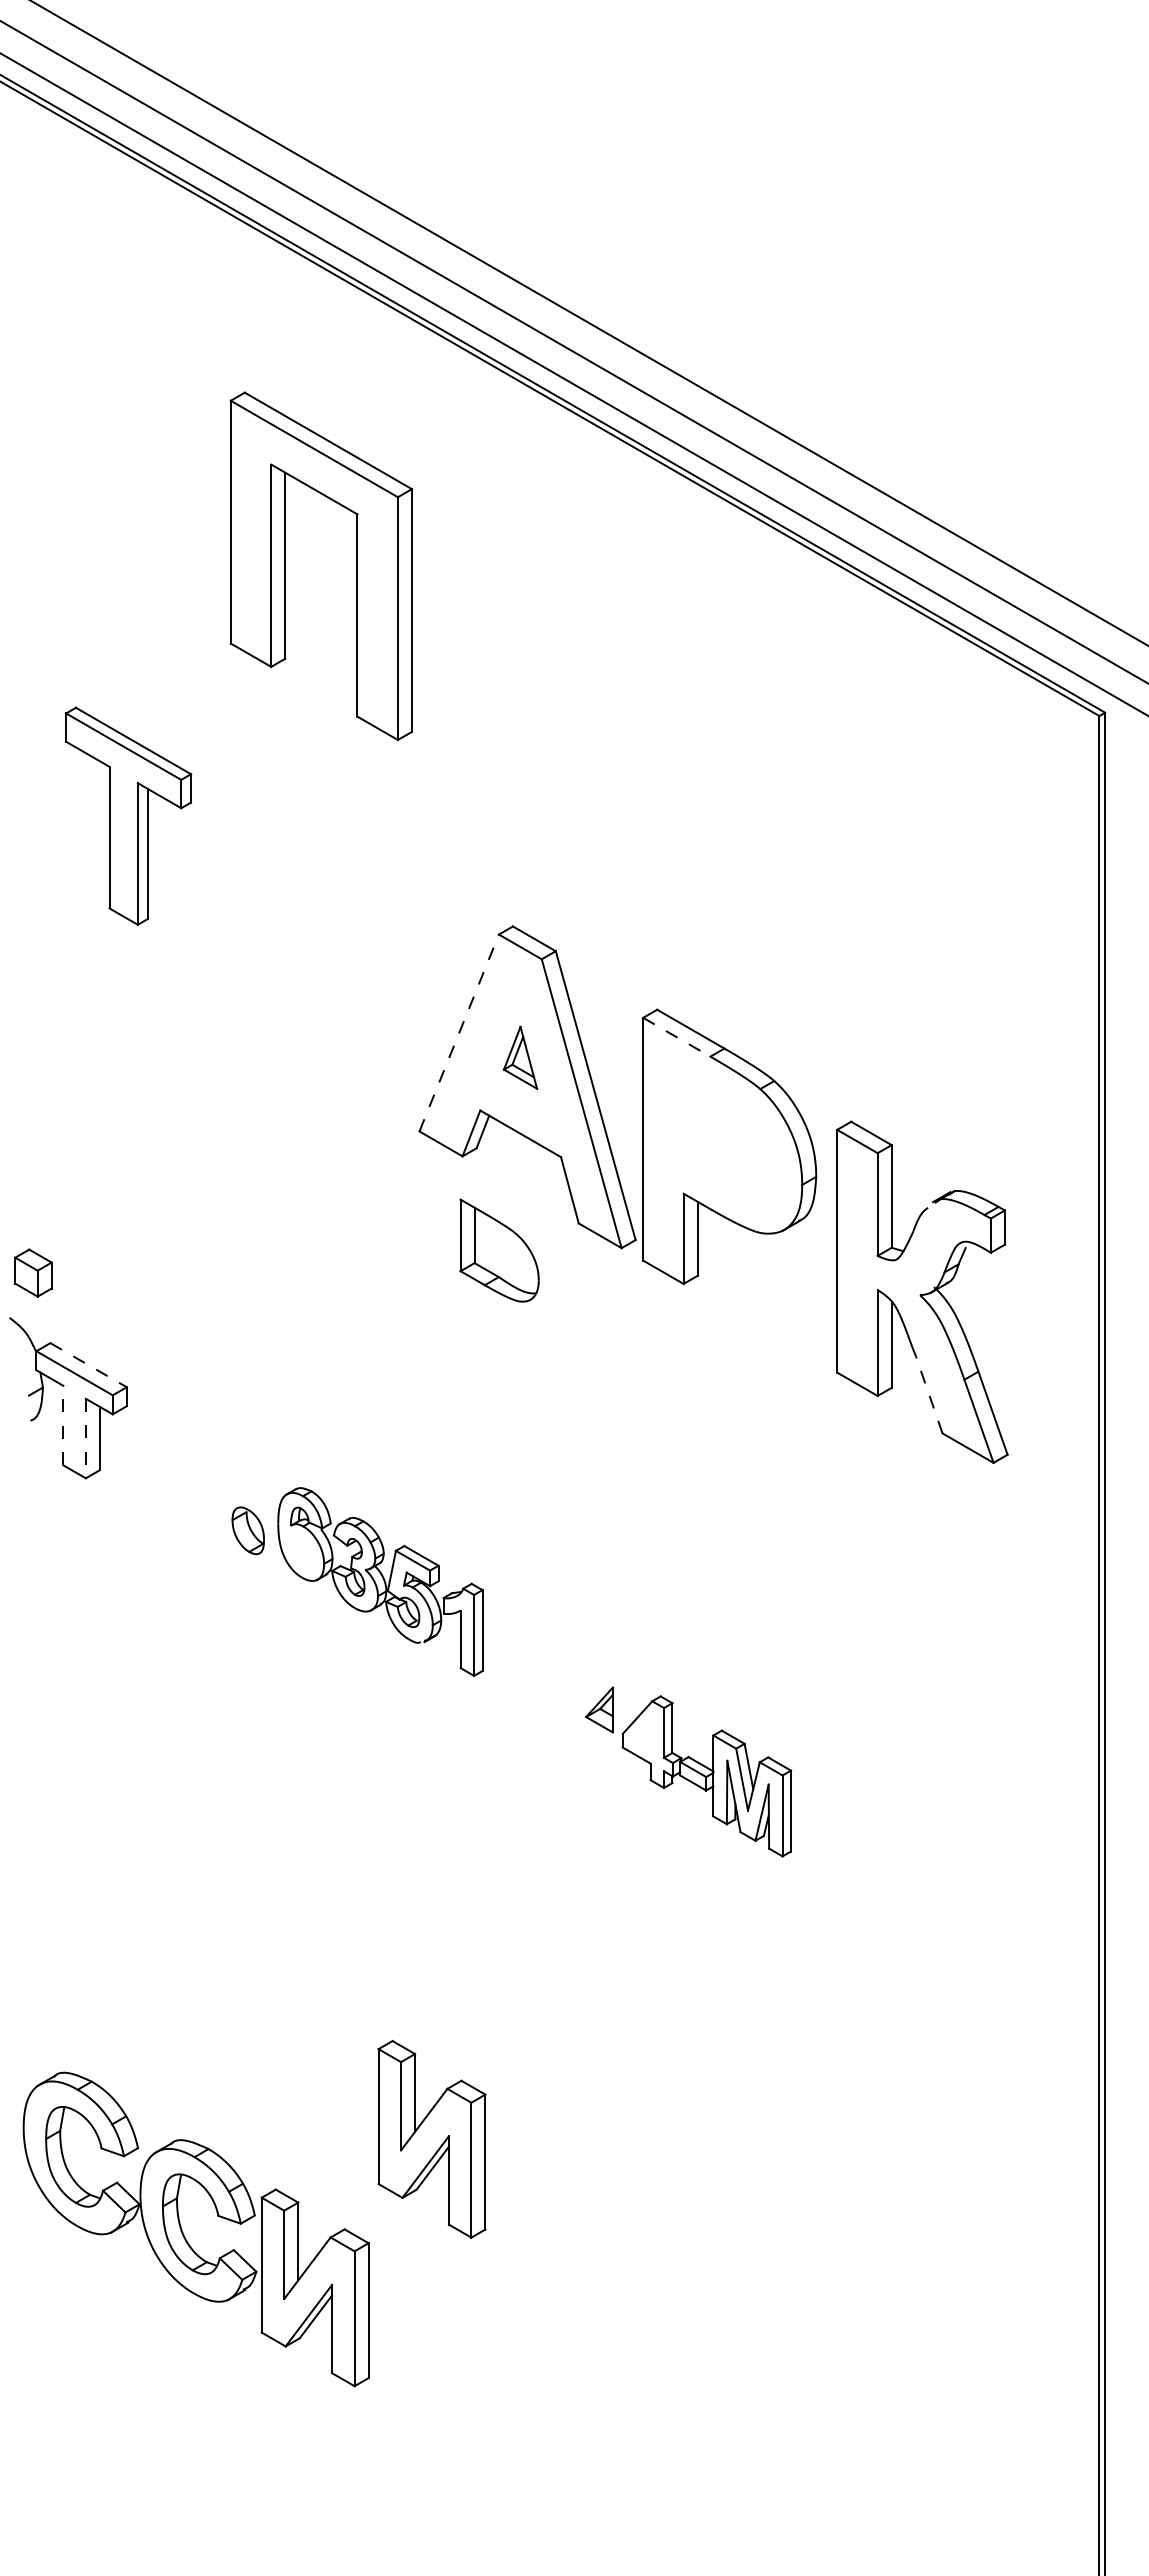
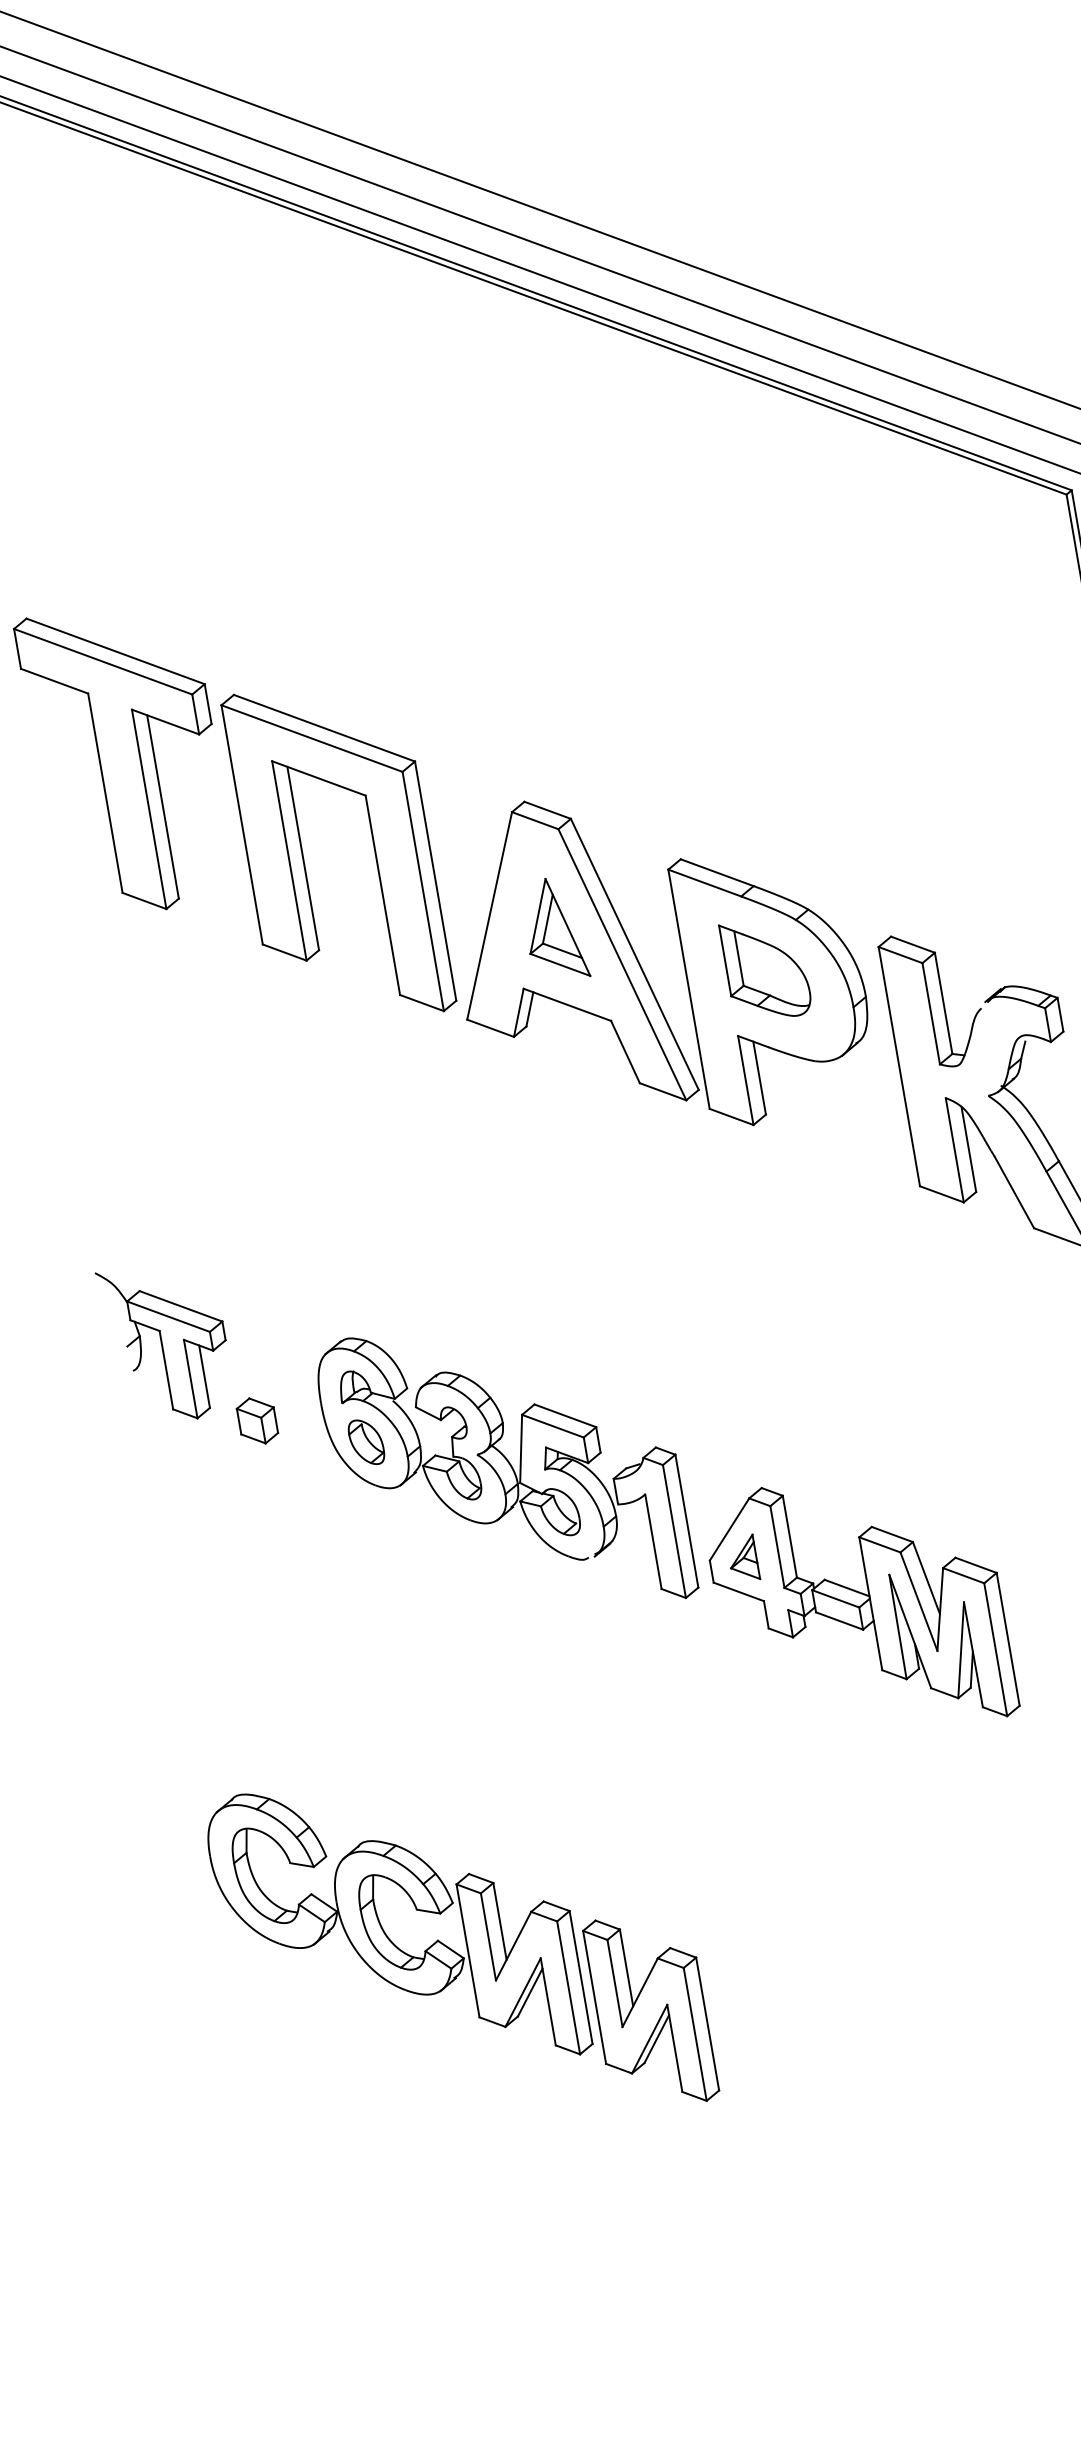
part: (285, 566) -> (303, 859), moved
part: (128, 816) -> (126, 758), size x1.43
line: (459, 1032) -> (489, 915), dashed -> solid
line: (676, 1037) -> (704, 883), dashed -> solid
part: (520, 1057) -> (554, 929), size x1.67
part: (499, 1250) -> (766, 969), moved
part: (33, 1272) -> (257, 1420), moved
line: (89, 1365) -> (181, 1306), dashed -> solid
line: (929, 1394) -> (1014, 1192), dashed -> solid
line: (63, 1425) -> (166, 1370), dashed -> solid
line: (85, 1438) -> (190, 1379), dashed -> solid
part: (380, 1581) -> (505, 1469), size x1.67
part: (706, 1776) -> (859, 1606), size x1.67
part: (184, 2234) -> (386, 1933), moved

